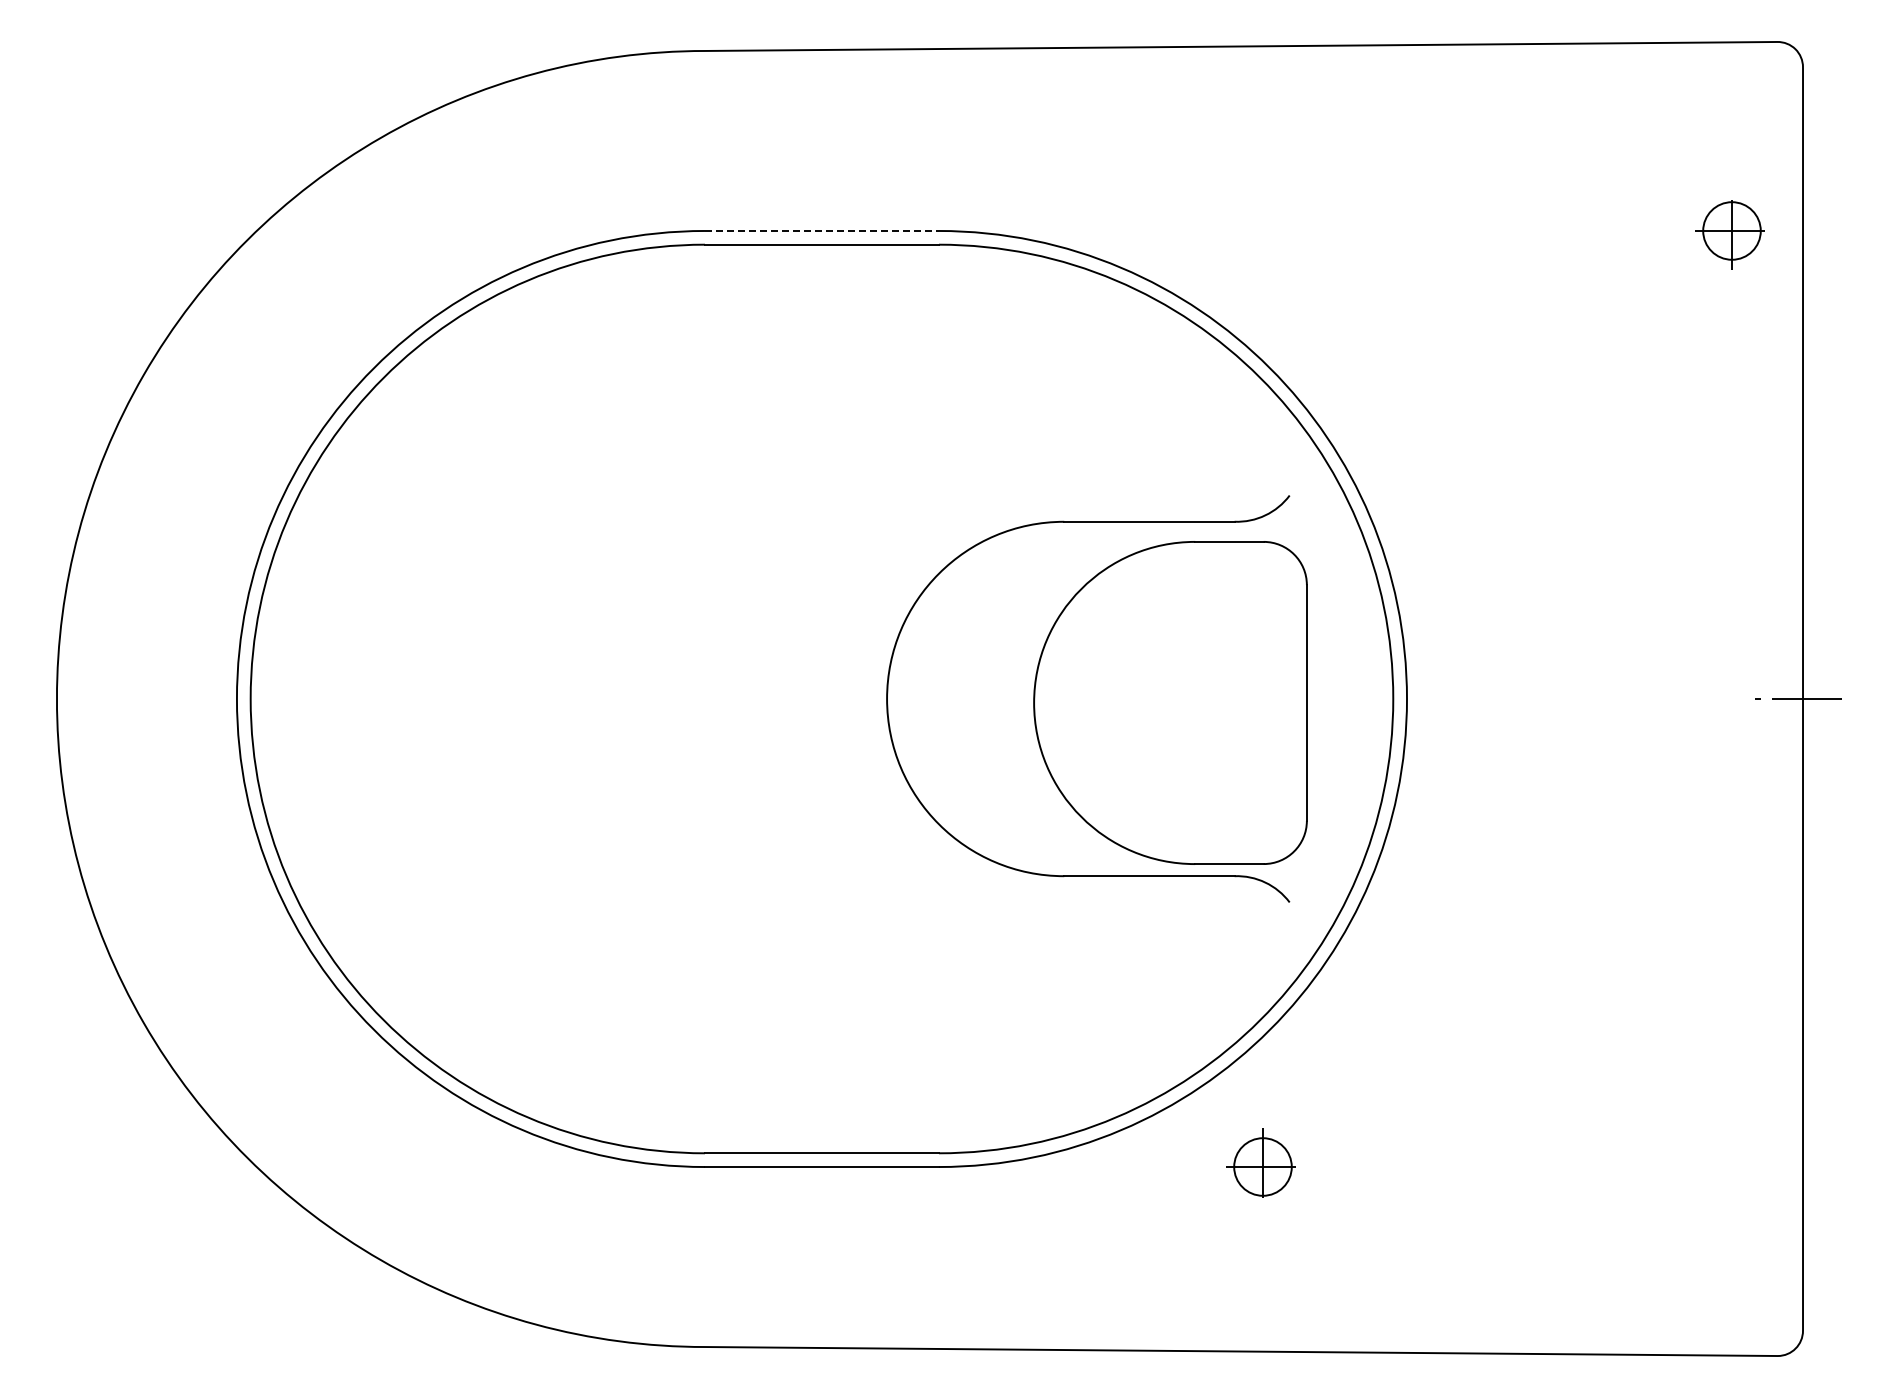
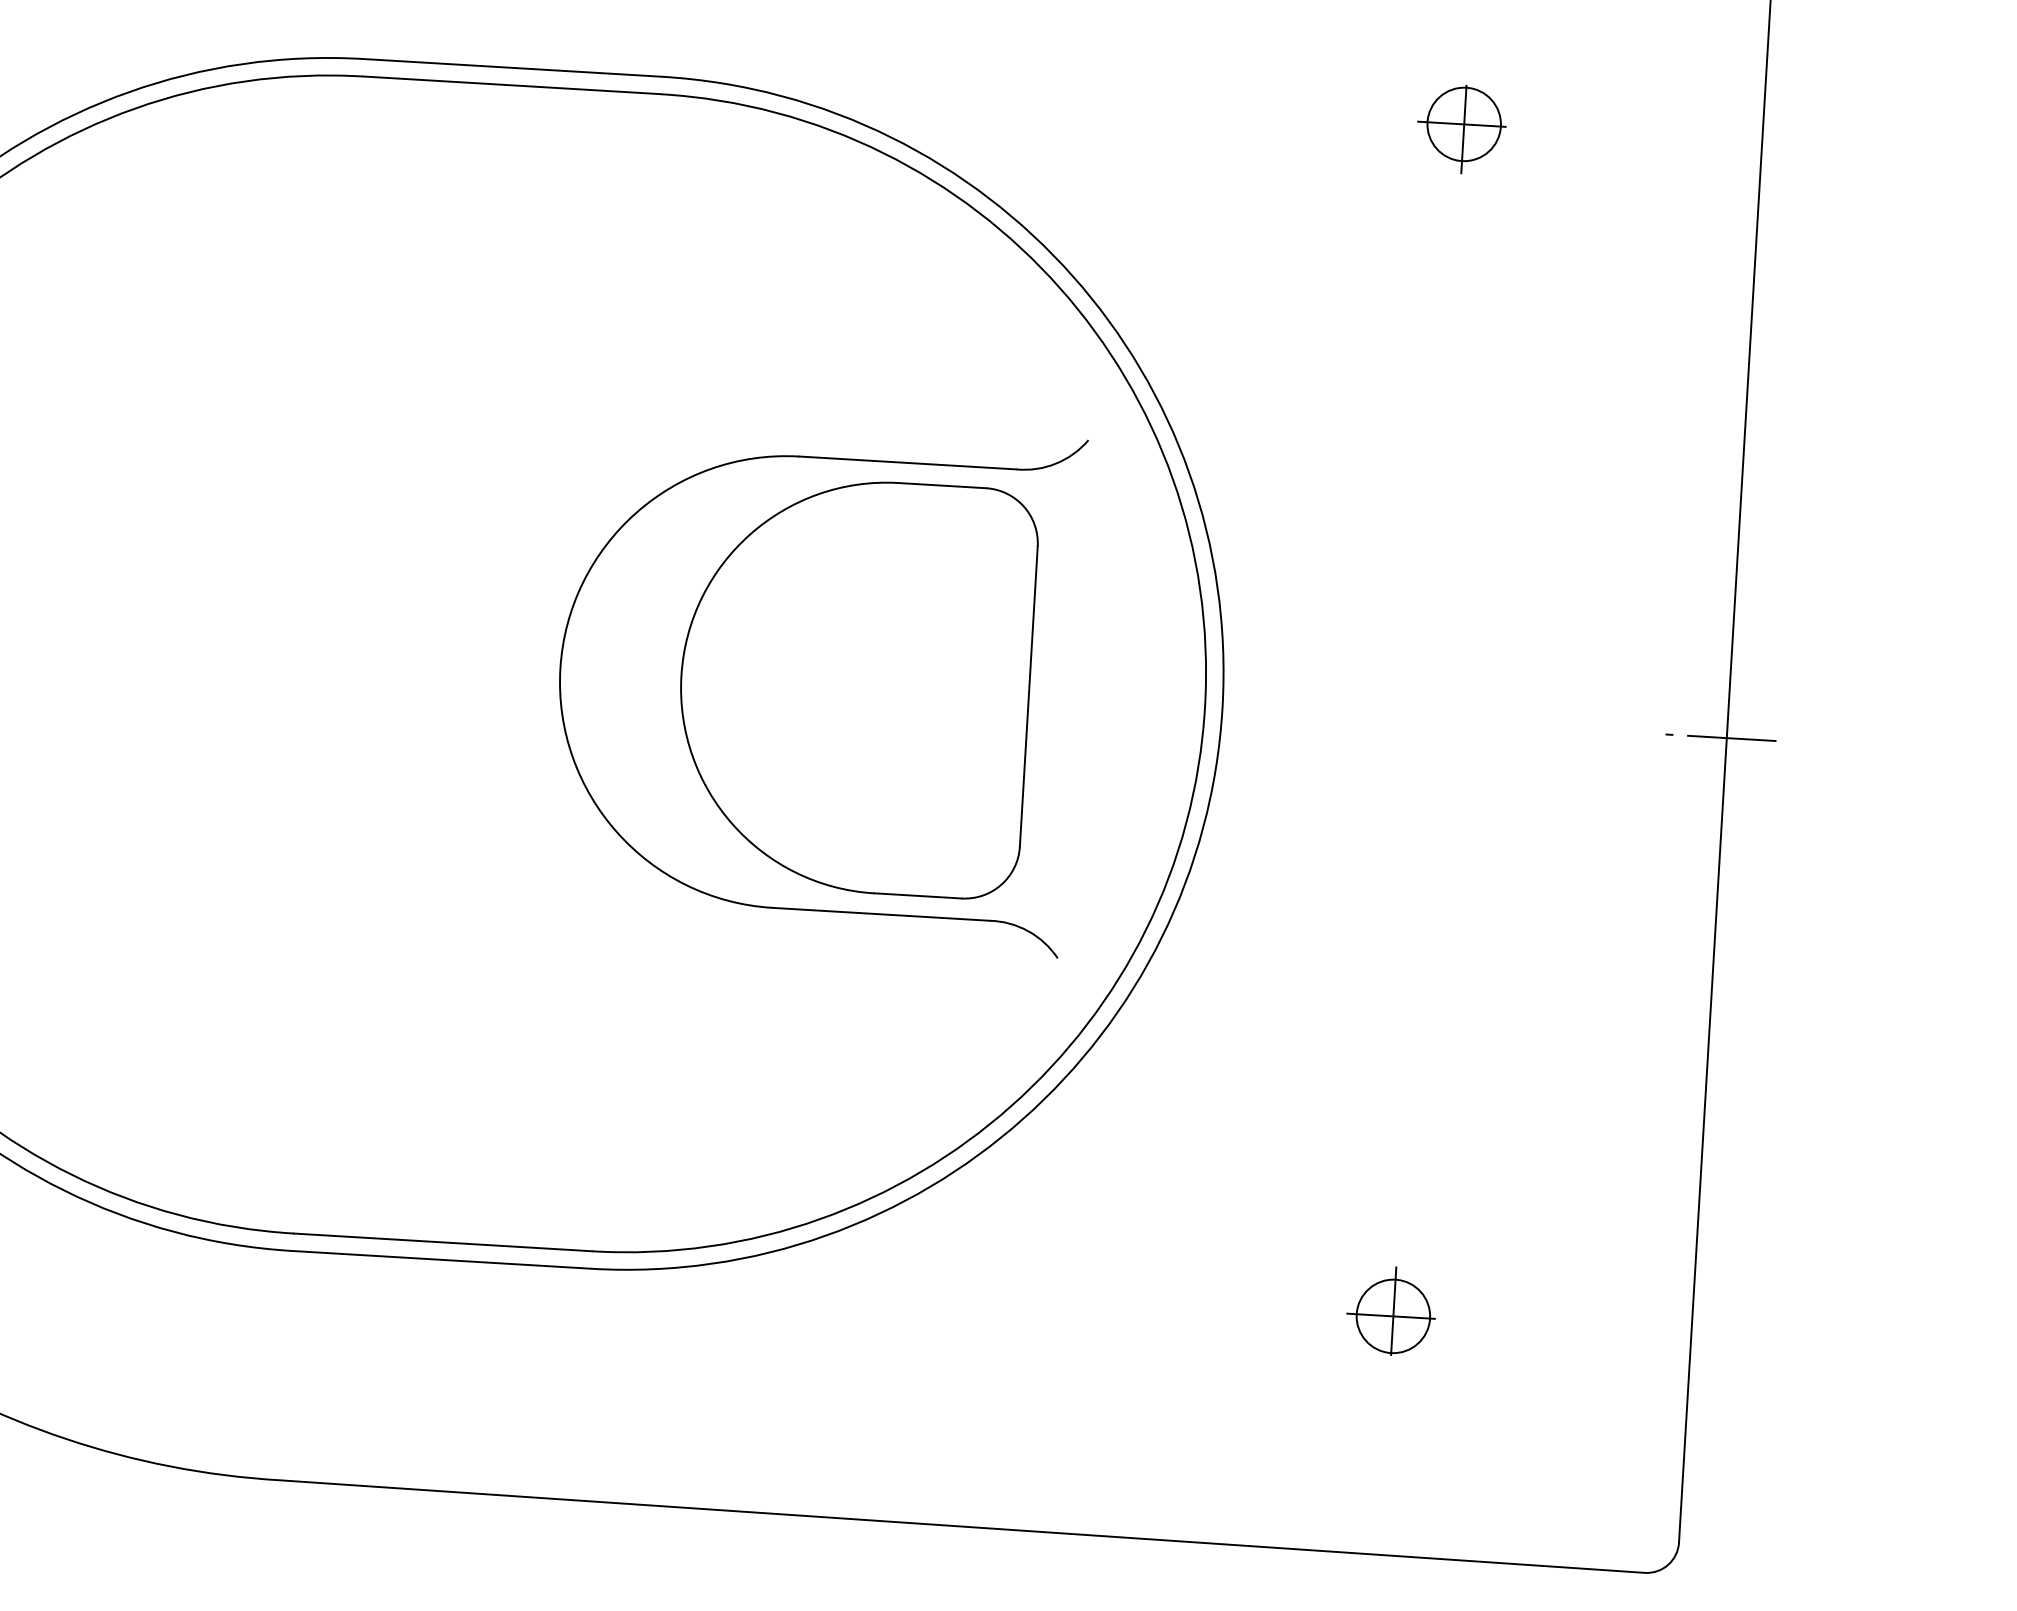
line: (822, 230) -> (513, 67), dashed -> solid
part: (1729, 234) -> (1460, 128), moved
part: (1170, 702) -> (855, 685), moved
part: (1260, 1162) -> (1390, 1310), moved

